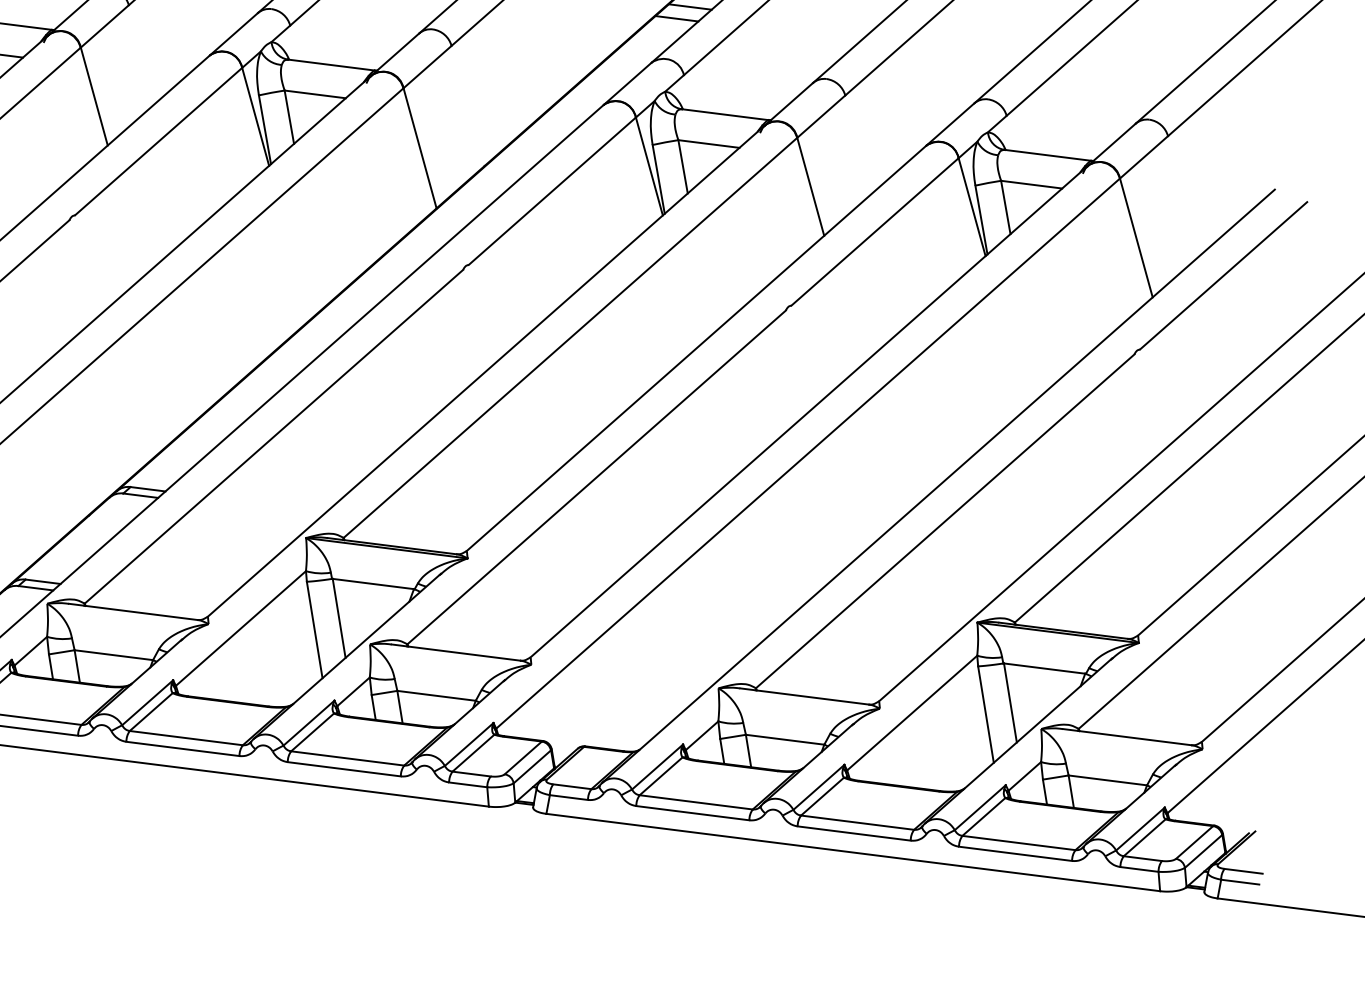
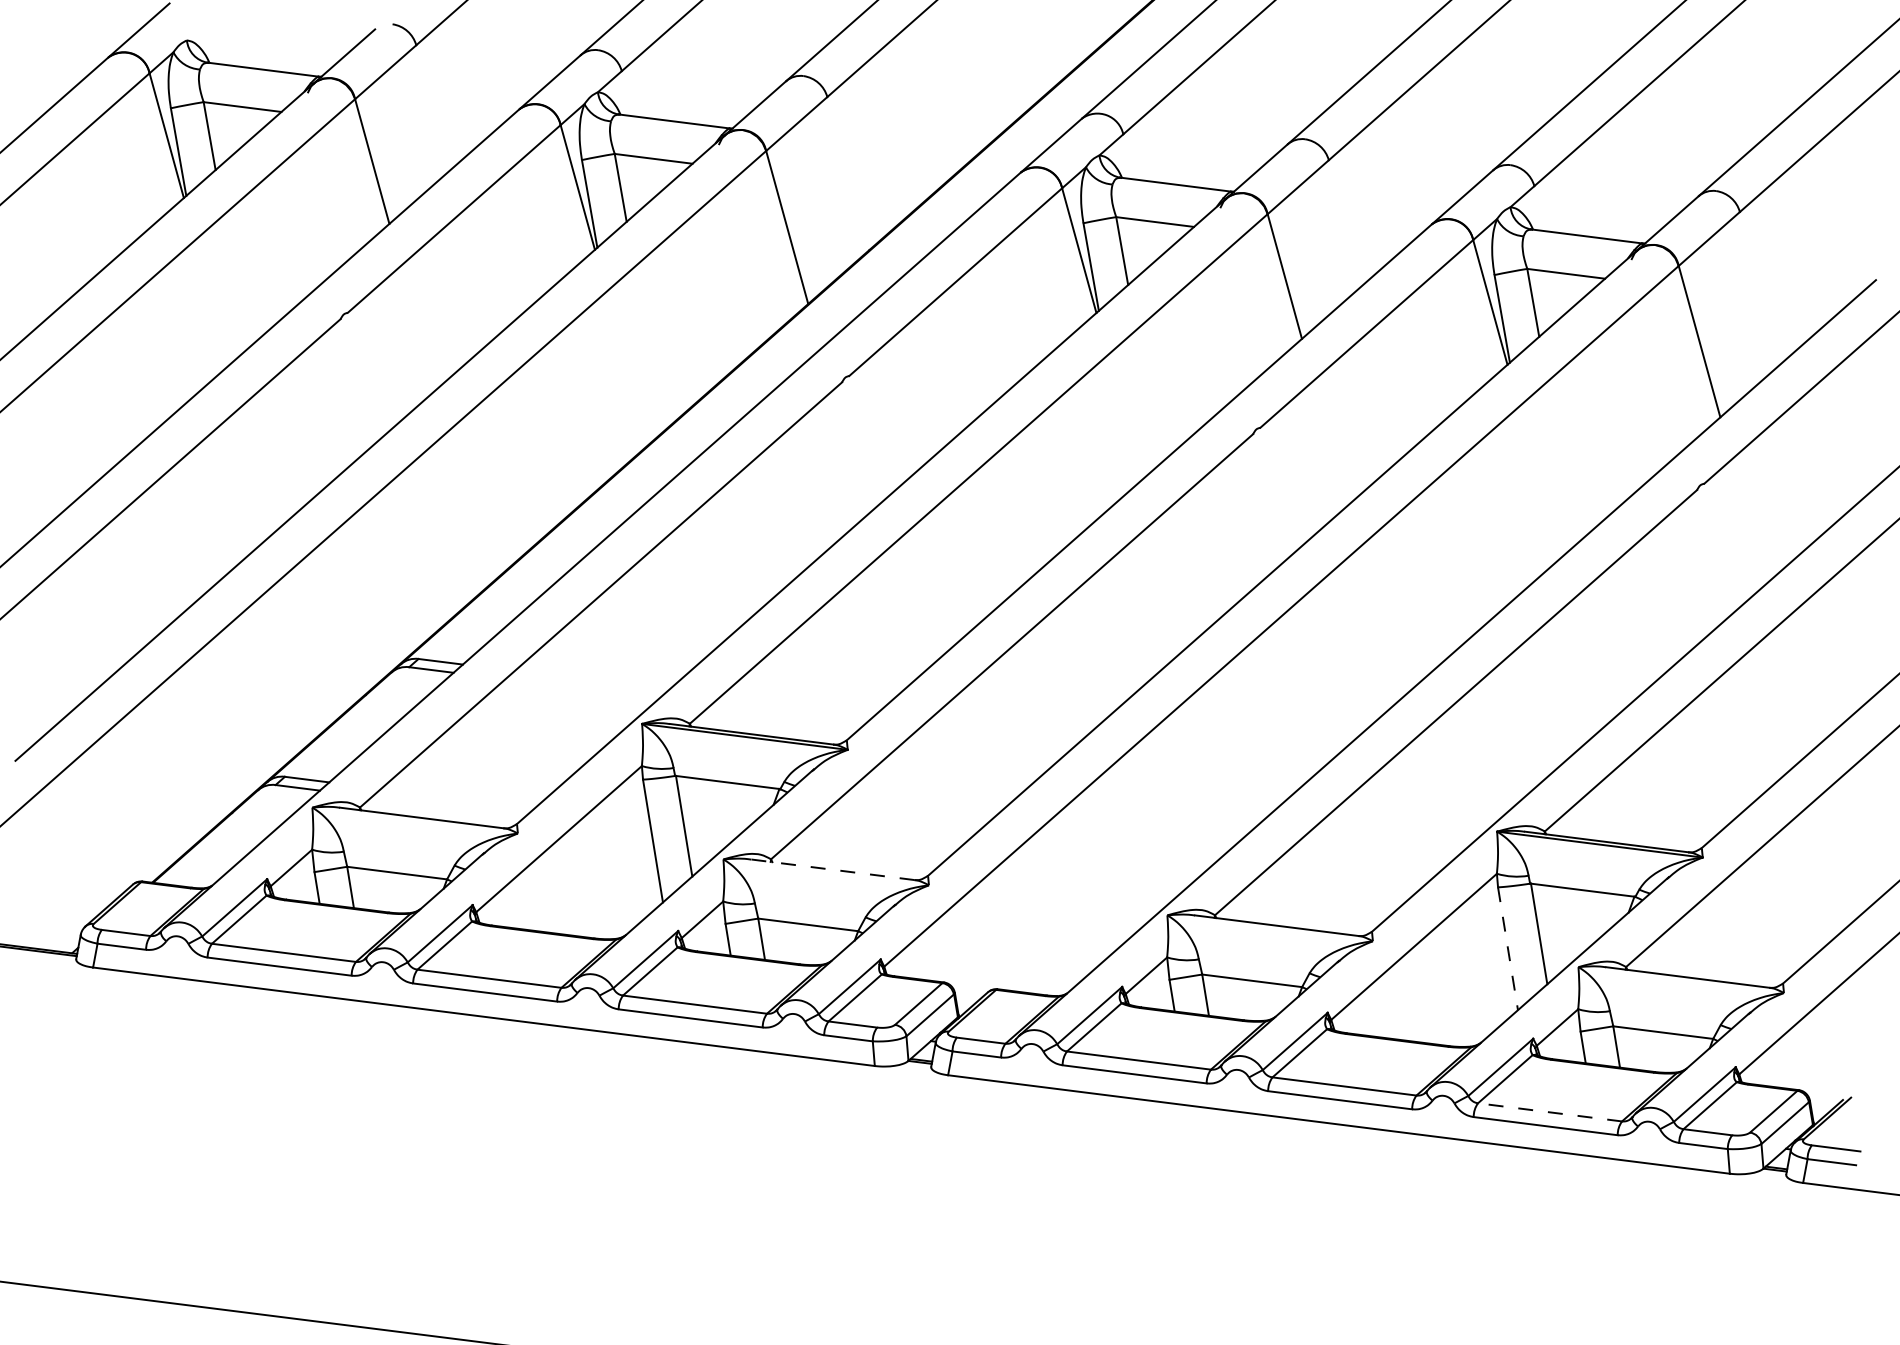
line: (690, 6) -> (1131, 47), removed
line: (677, 18) -> (1114, 62), removed
line: (455, 652) -> (832, 869), solid -> dashed
line: (986, 715) -> (1508, 949), solid -> dashed
line: (1019, 843) -> (1550, 1112), solid -> dashed

